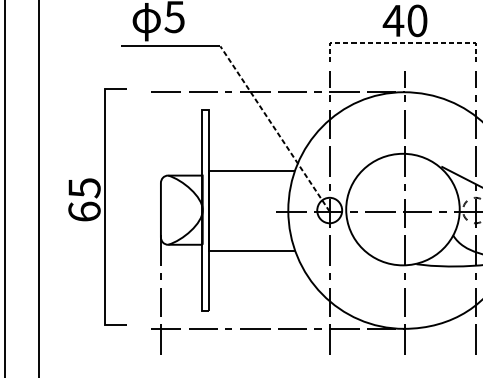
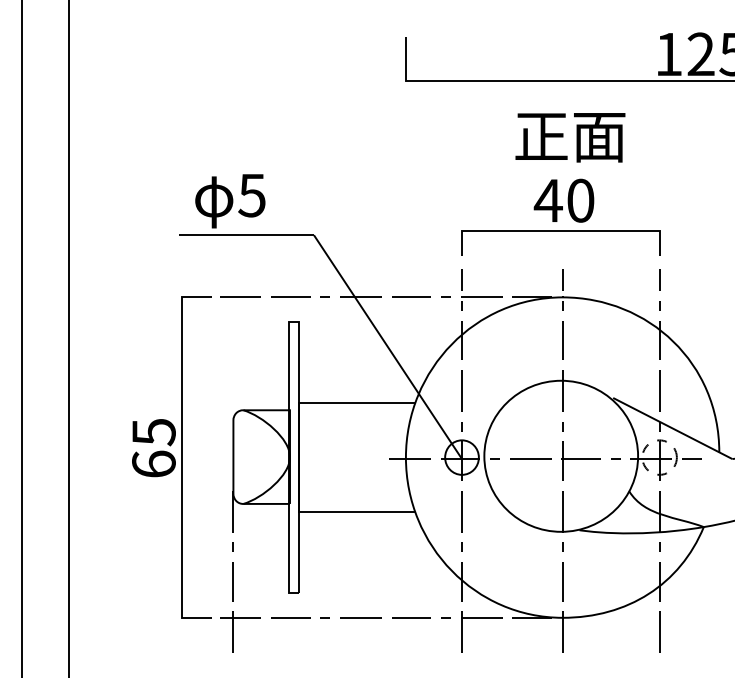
line: (402, 42) -> (560, 230), dashed -> solid
line: (274, 128) -> (387, 346), dashed -> solid
part: (97, 206) -> (171, 457), moved

